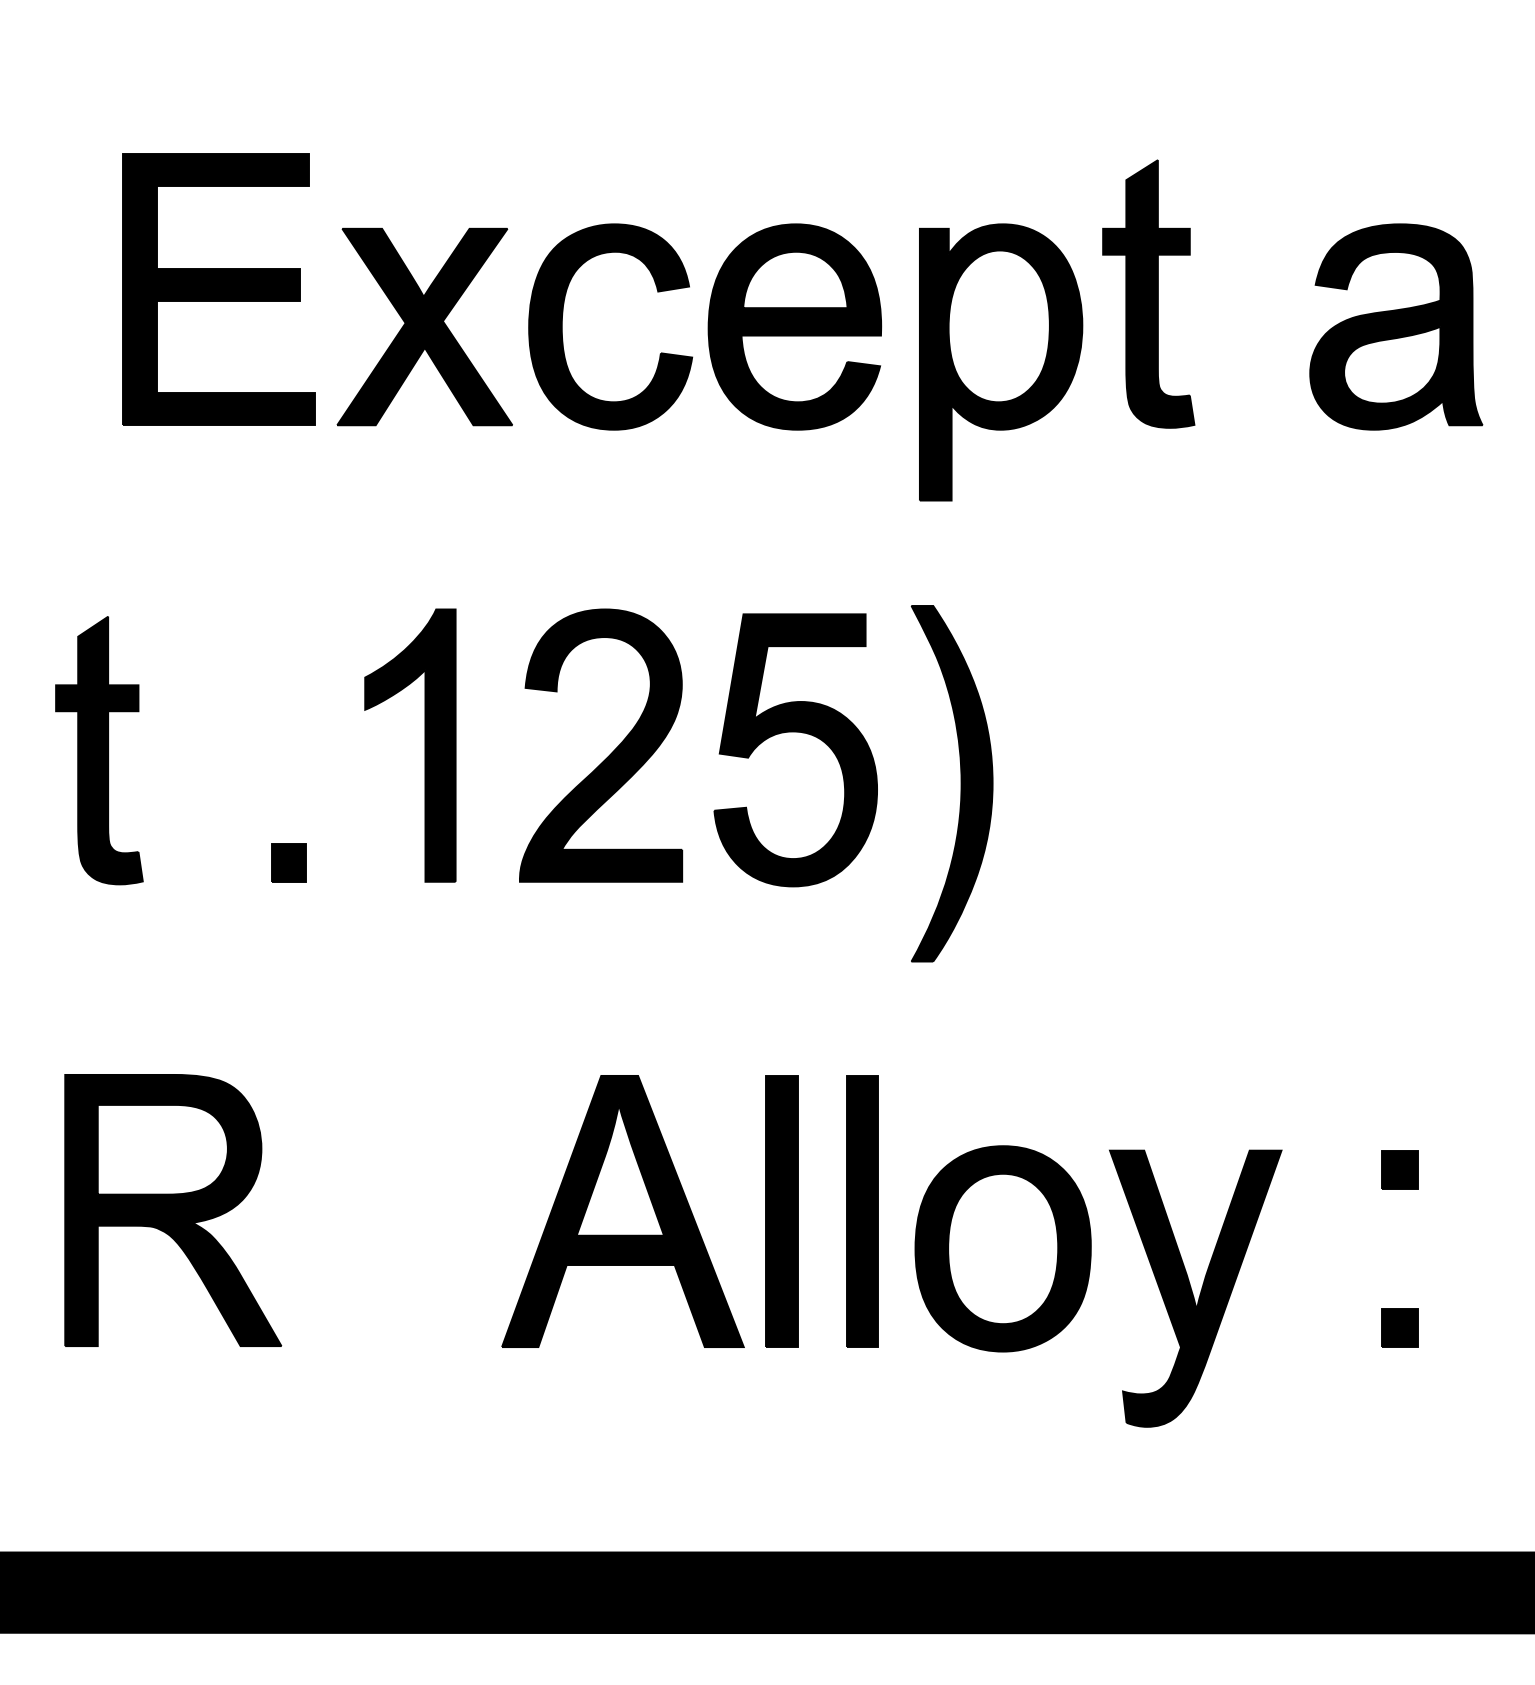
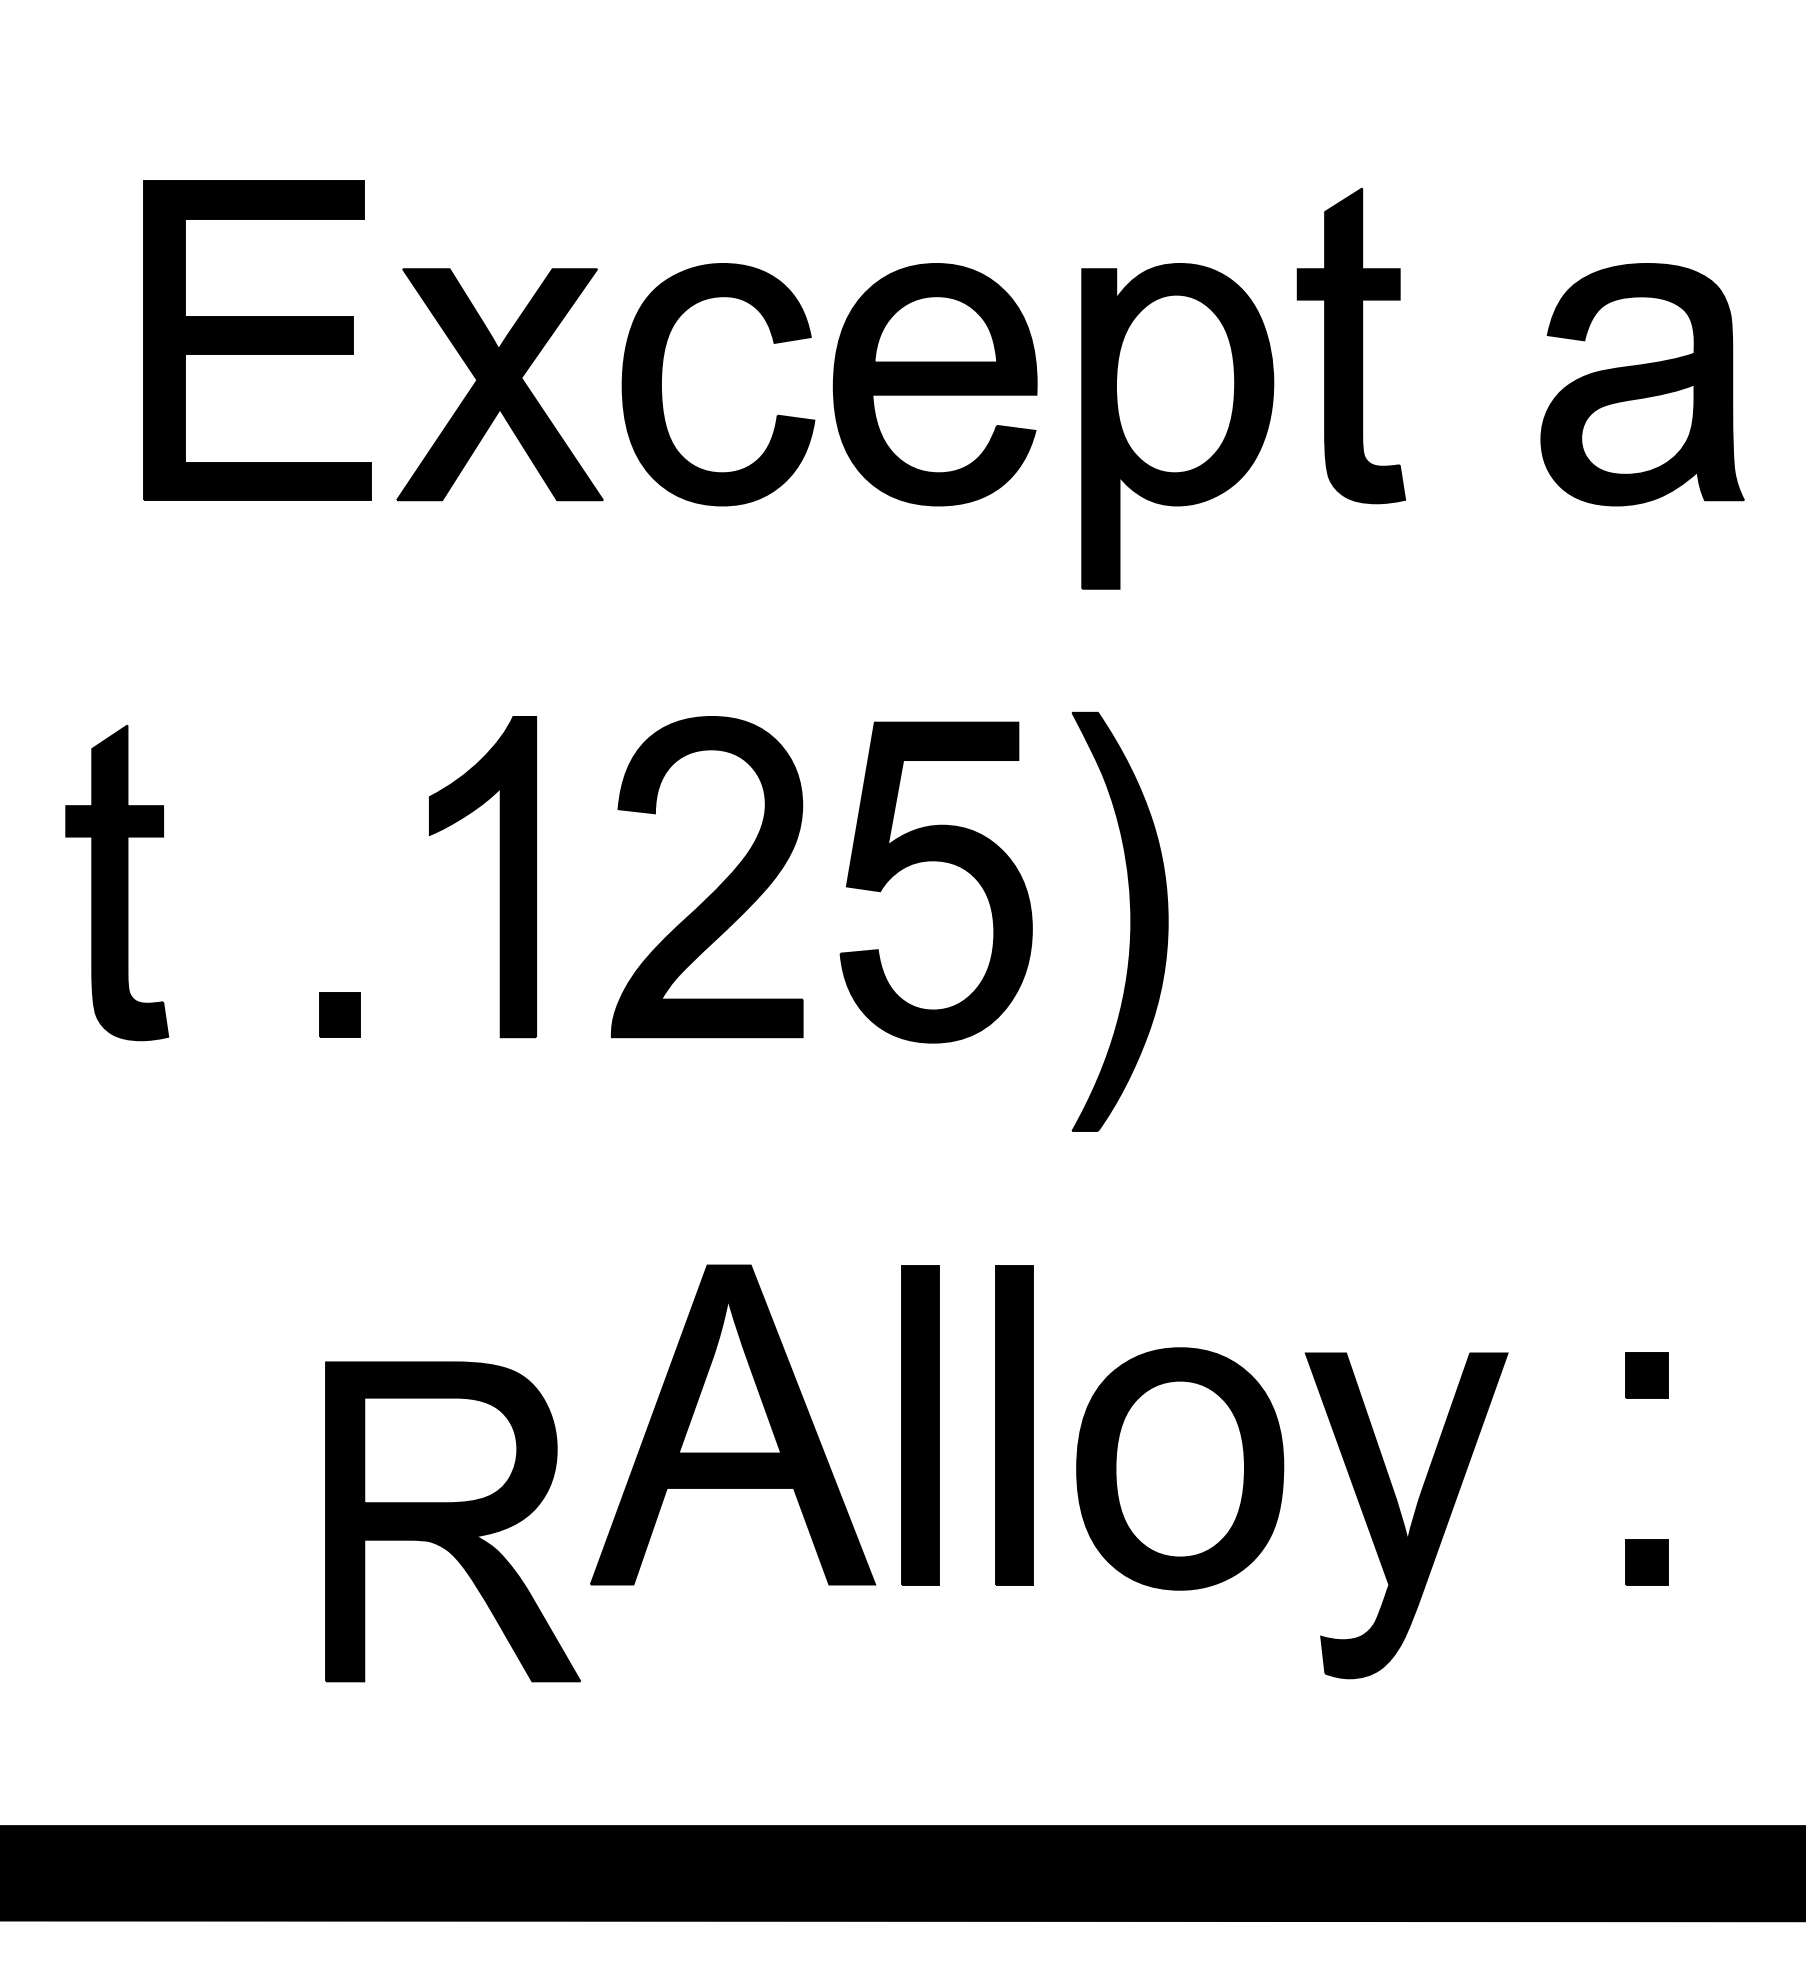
part: (172, 1210) -> (452, 1521), moved

